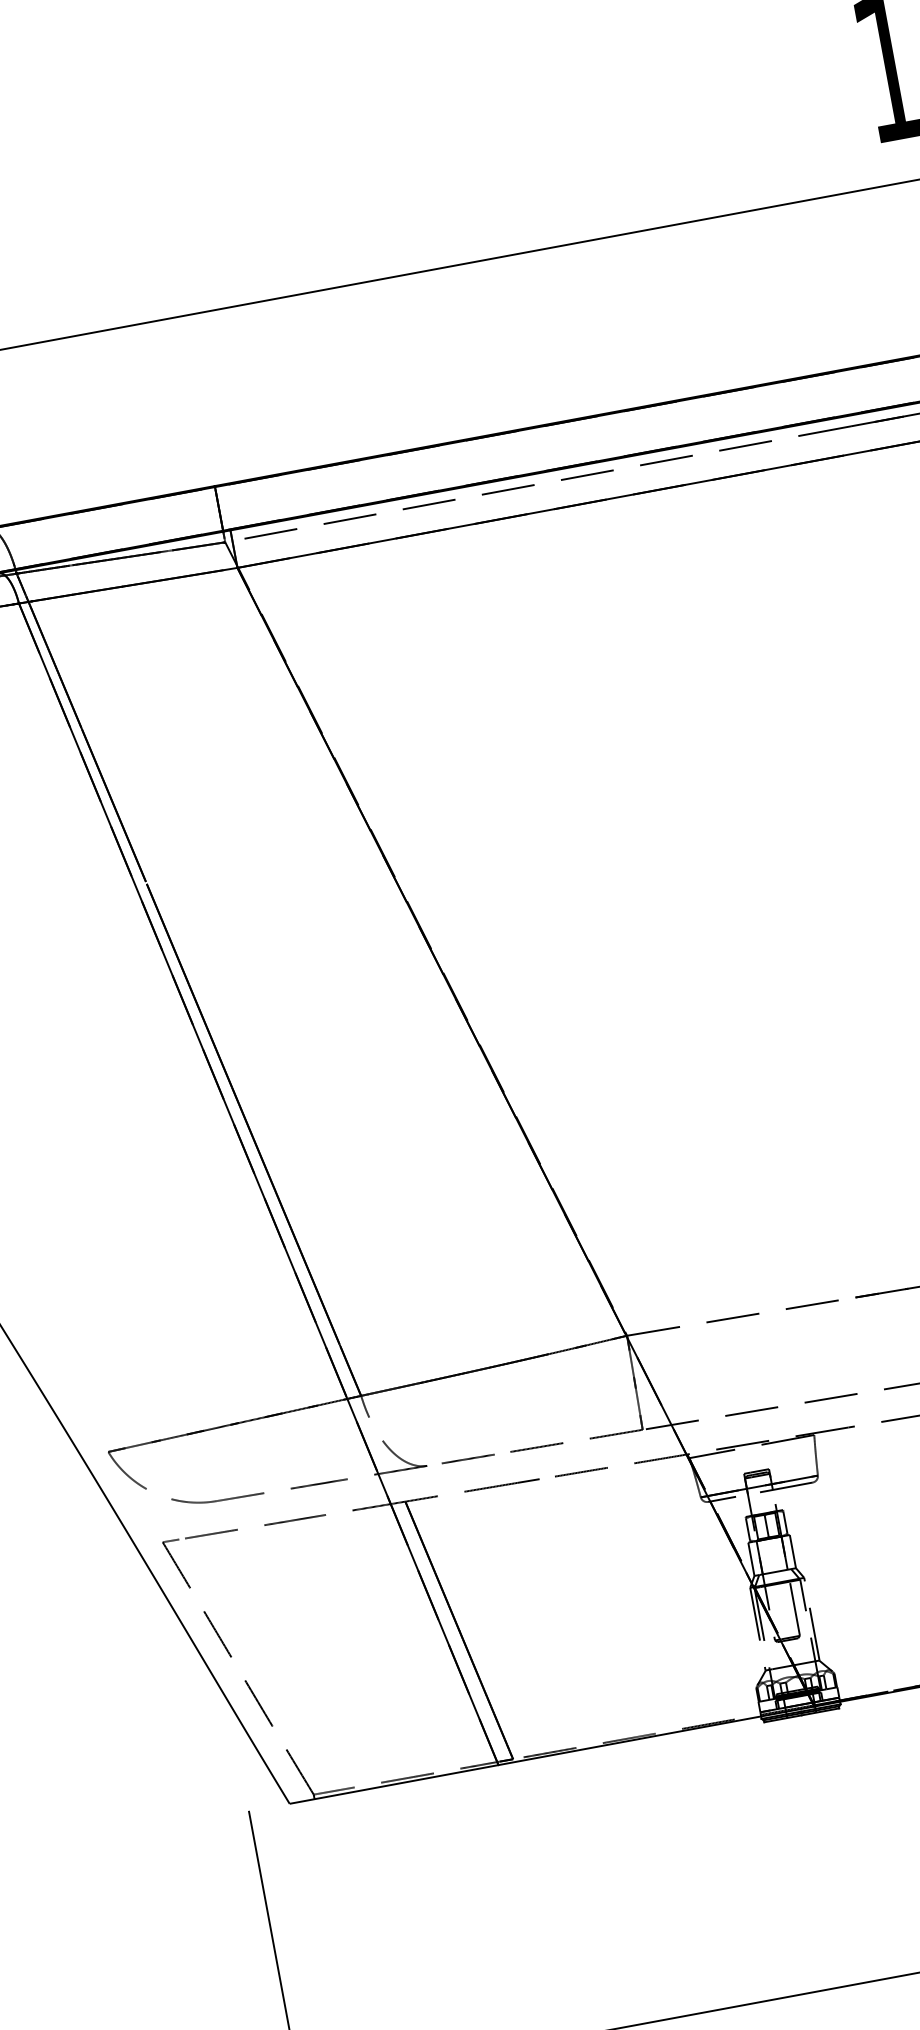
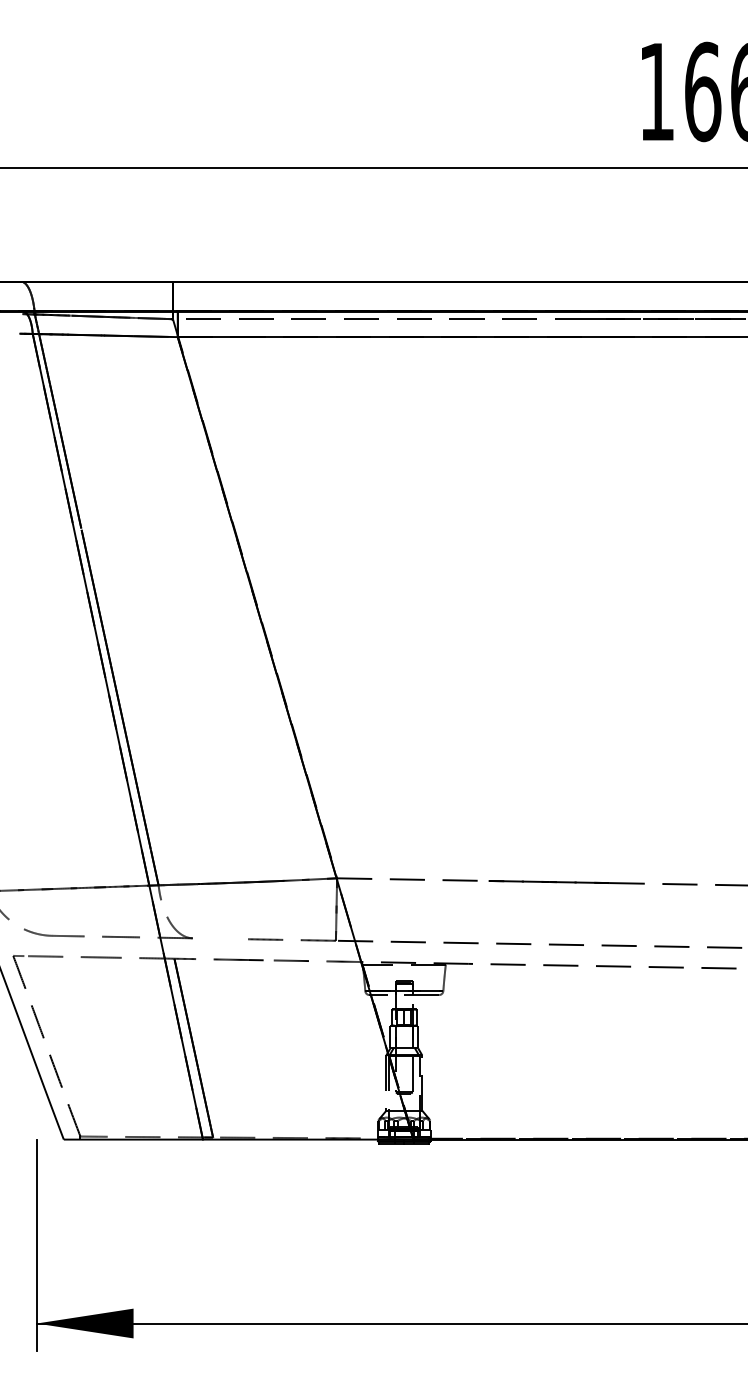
line: (467, 1458) -> (219, 938), removed

